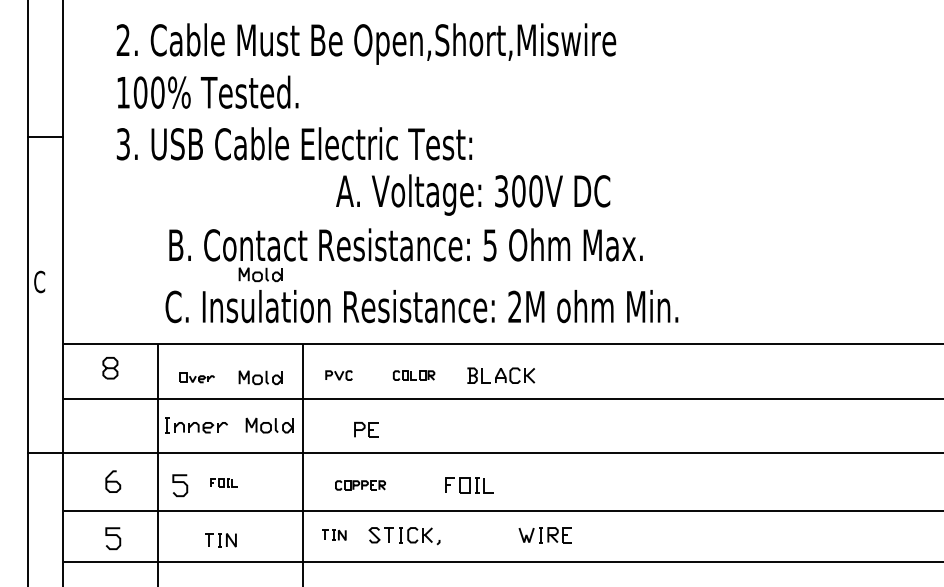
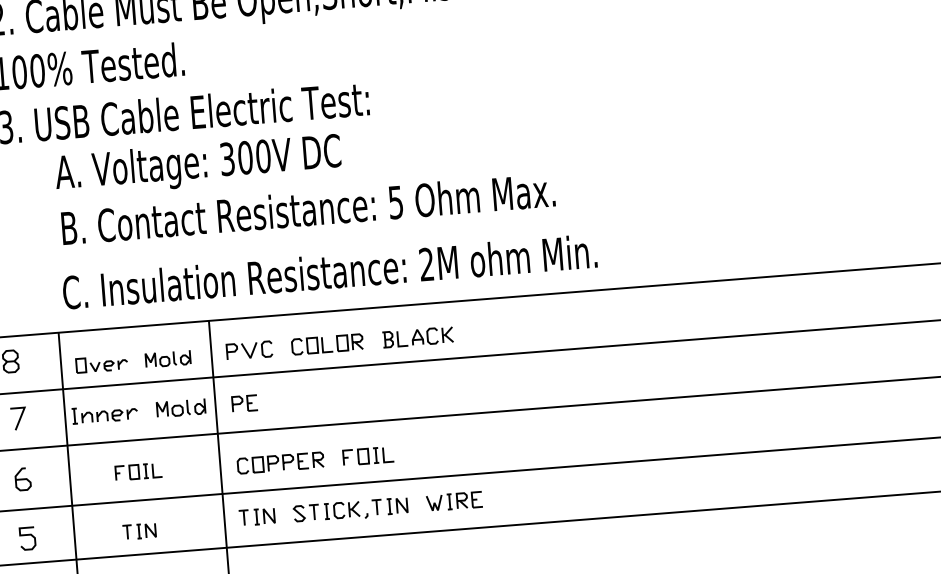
text: (473, 194) -> (198, 164), moved
part: (260, 274) -> (159, 251), removed
part: (338, 375) -> (248, 350), size x1.67
part: (413, 375) -> (326, 344), size x1.67
part: (197, 377) -> (102, 364), size x1.43
line: (114, 423) -> (19, 418), added
part: (366, 429) -> (244, 403), moved
curve: (180, 482) -> (93, 474), removed
part: (223, 483) -> (137, 472), size x1.67
part: (360, 485) -> (280, 463), size x1.67
part: (469, 485) -> (368, 456), moved
part: (334, 535) -> (257, 517), size x1.43
part: (461, 535) -> (389, 506), added
part: (544, 535) -> (453, 501), moved

